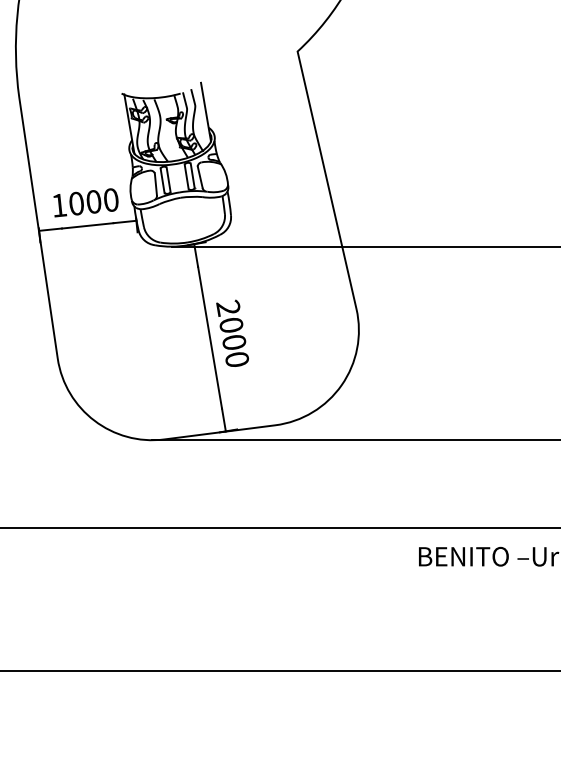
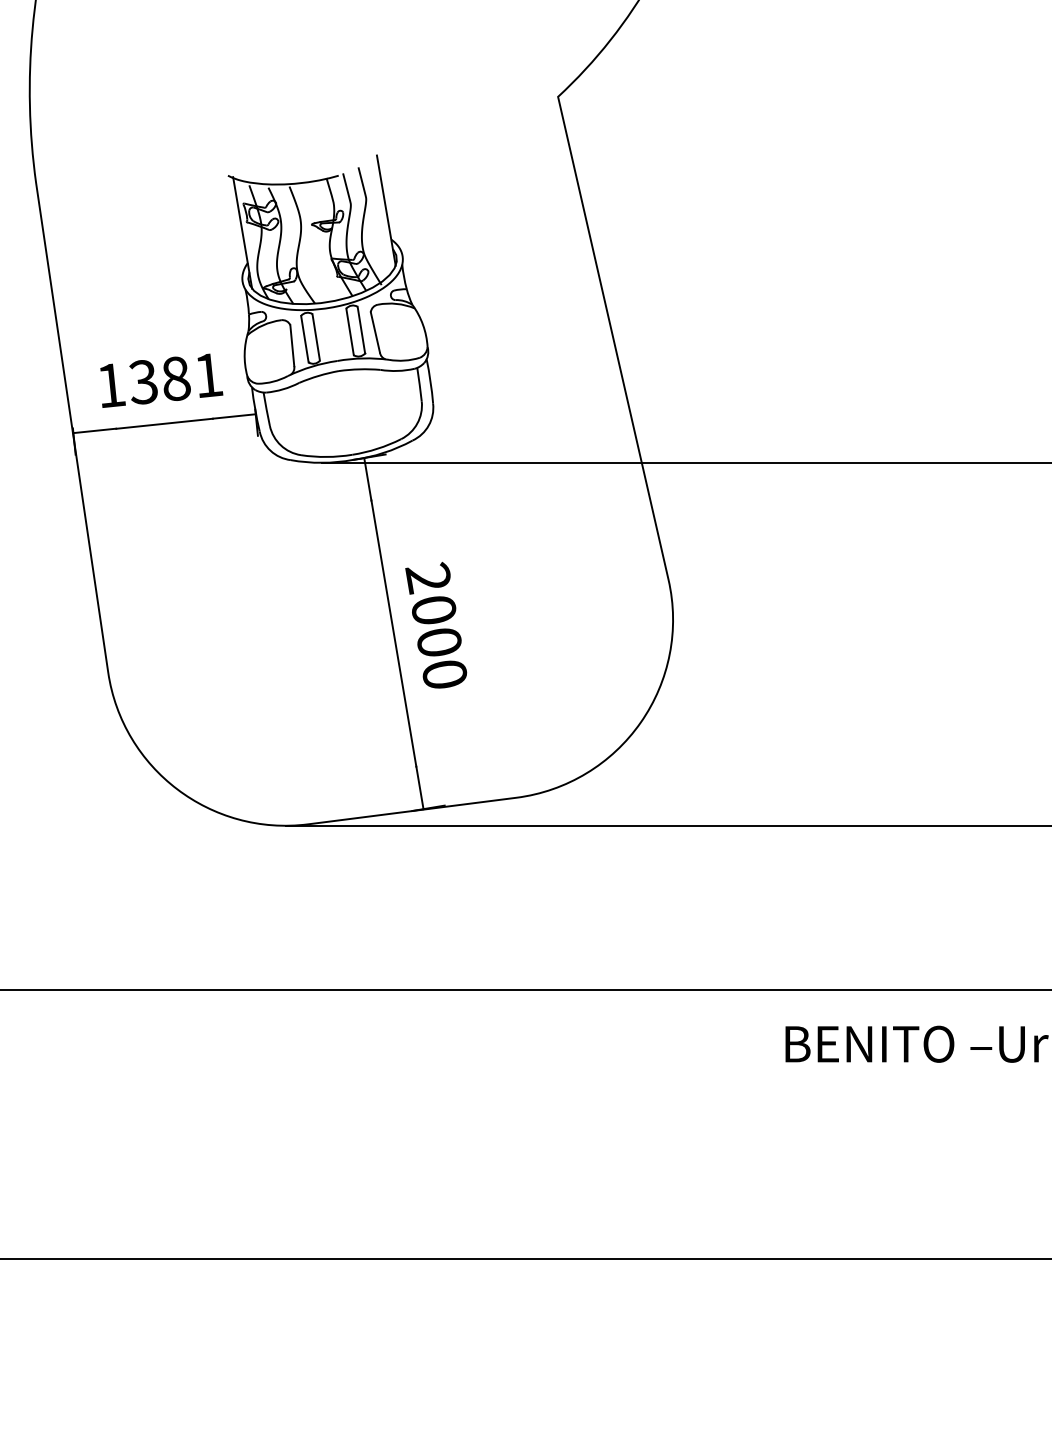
text: (93, 201) -> (175, 378), 1000 -> 1381

